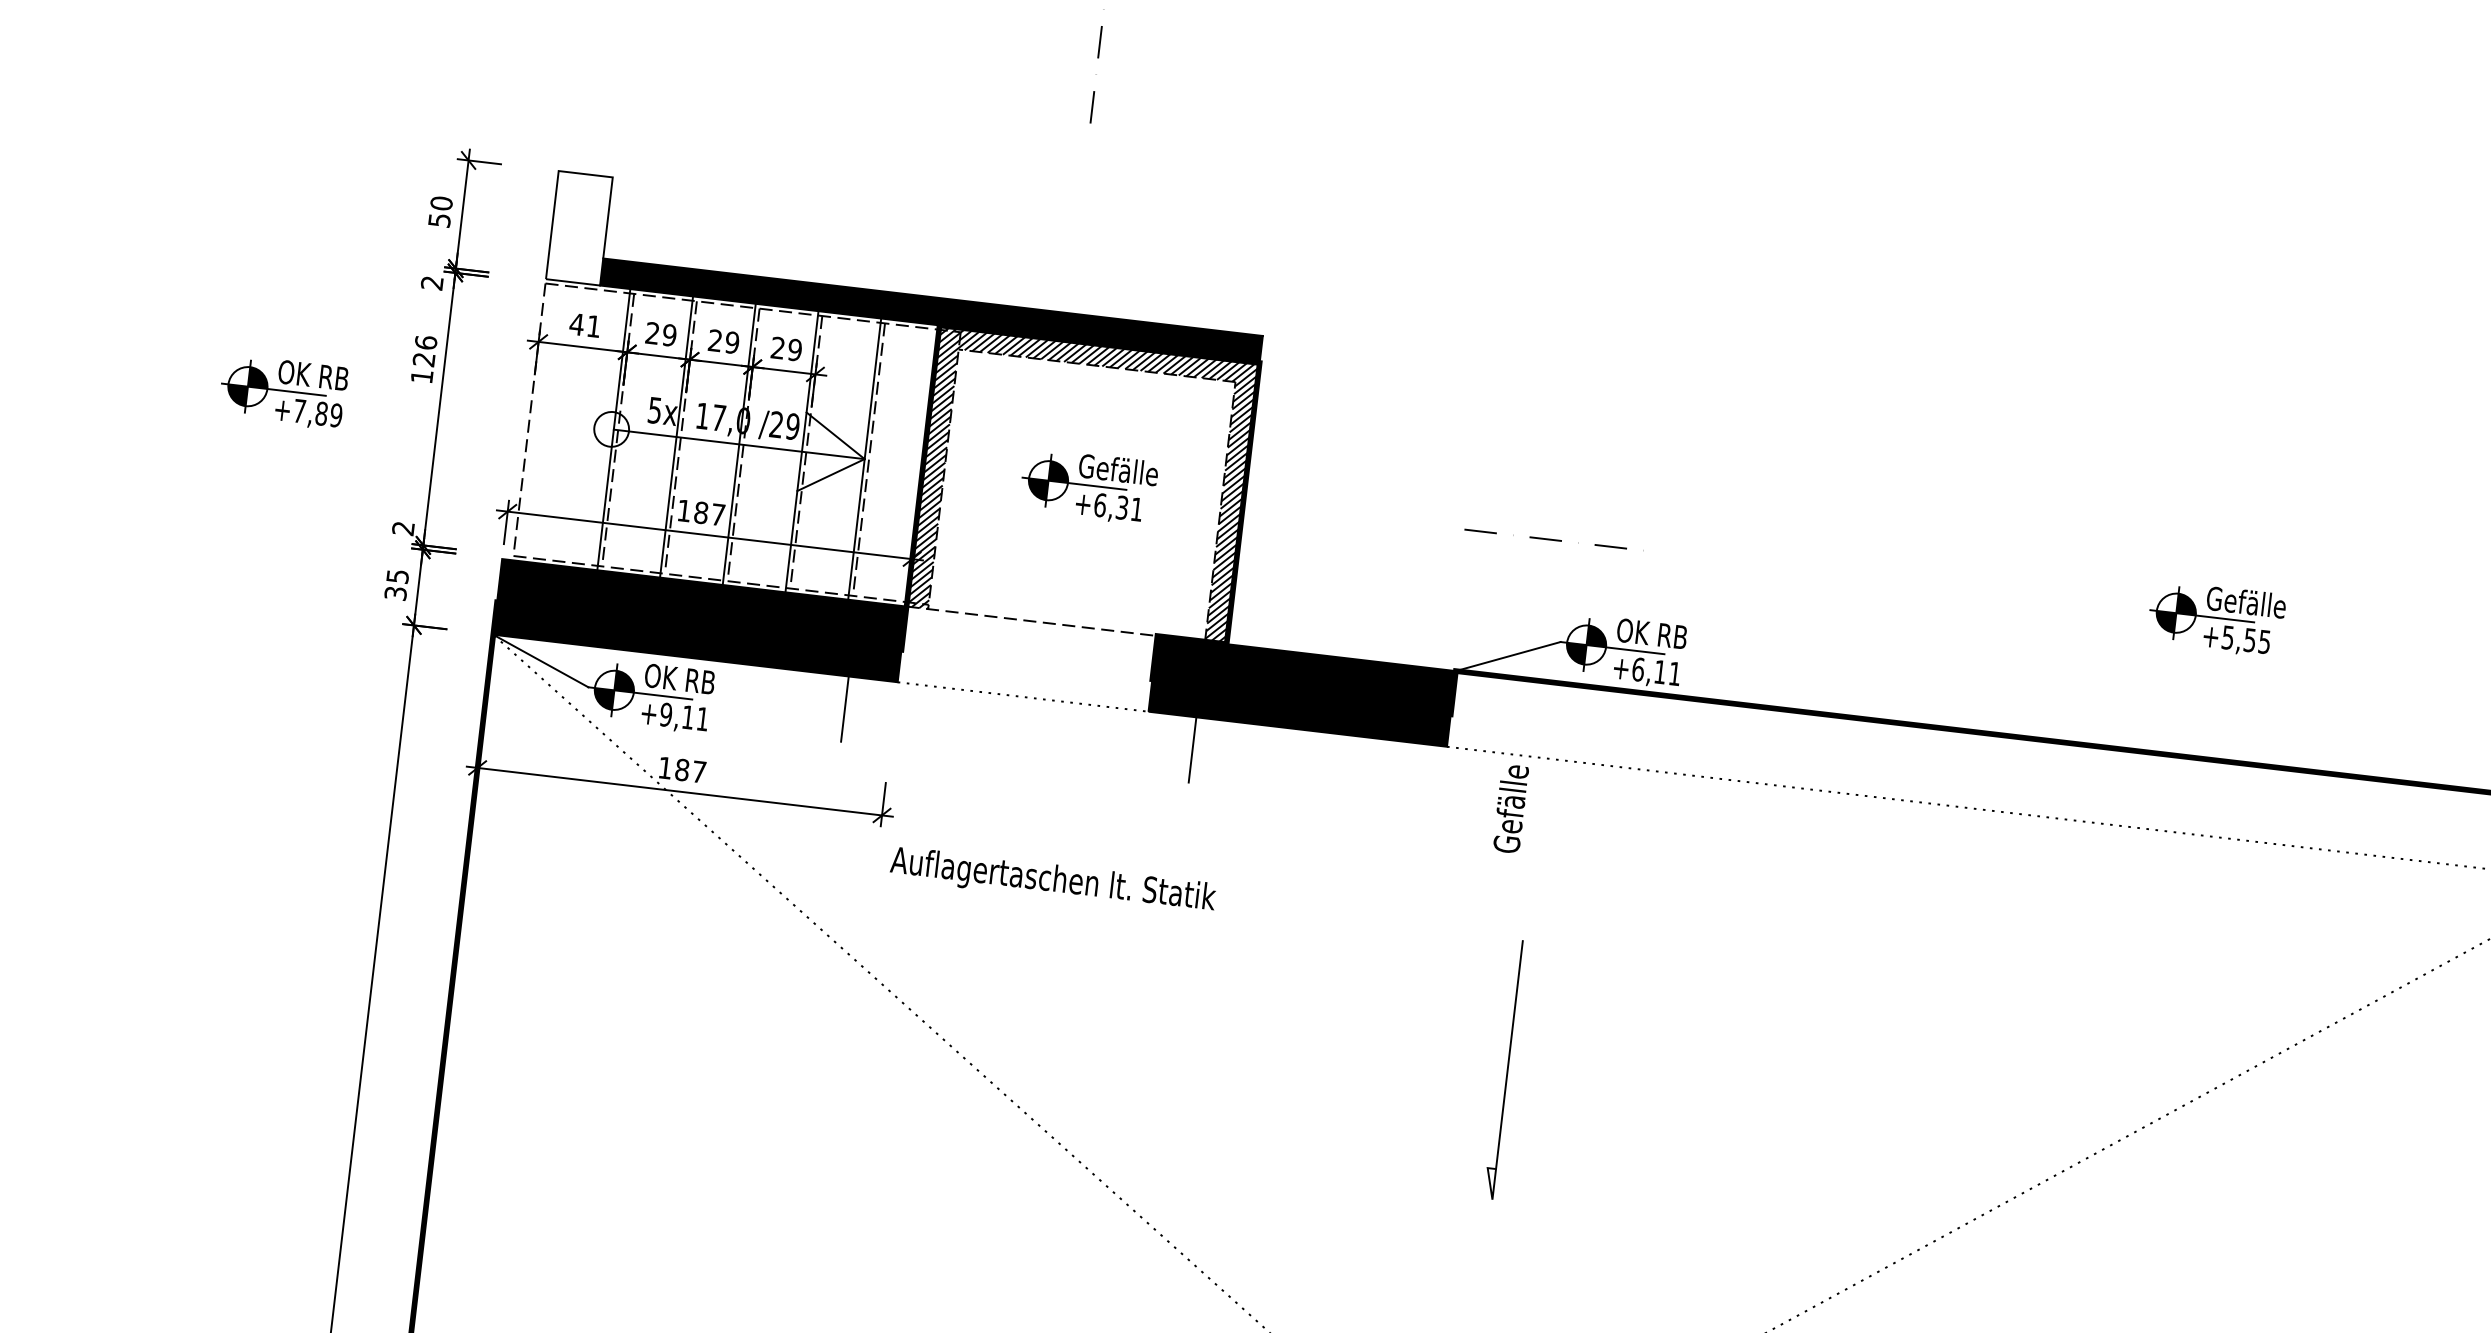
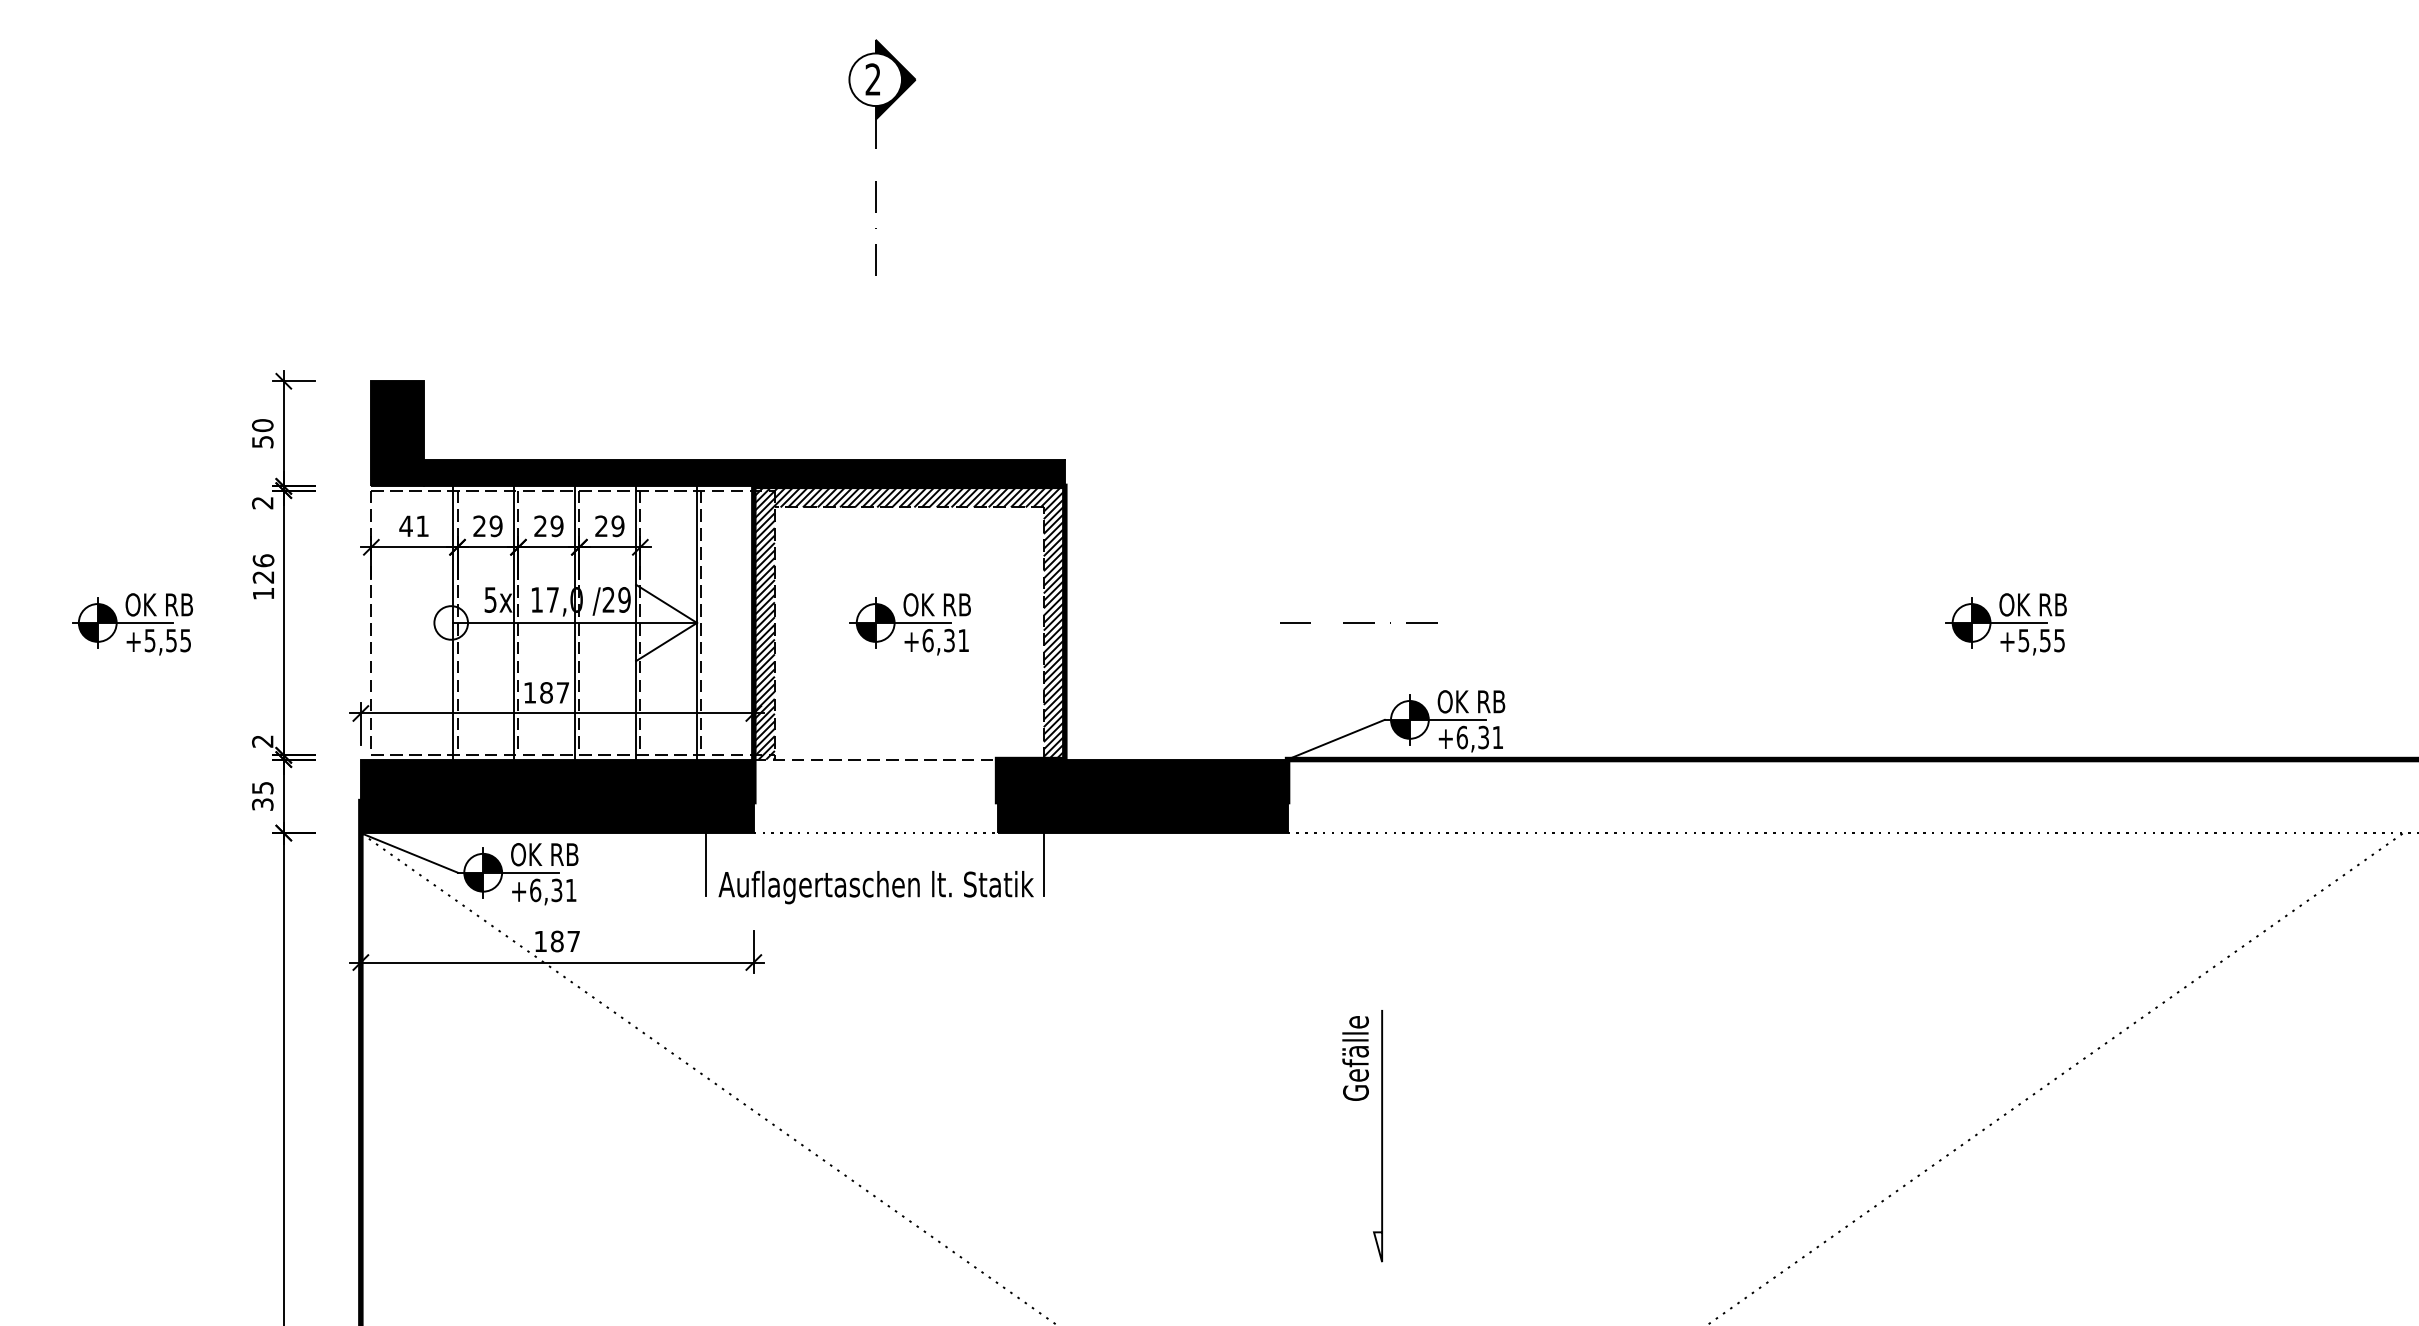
fill: (579, 227) -> (397, 433), added
text: (317, 413) -> (167, 640), +7,89 -> +5,55
text: (1120, 469) -> (943, 604), Gefälle -> OK RB
text: (2248, 602) -> (2039, 604), Gefälle -> OK RB
text: (1660, 672) -> (1483, 737), +6,11 -> +6,31
text: (677, 716) -> (546, 890), +9,11 -> +6,31
text: (1510, 808) -> (1355, 1058), moved
text: (1052, 881) -> (875, 887), moved

